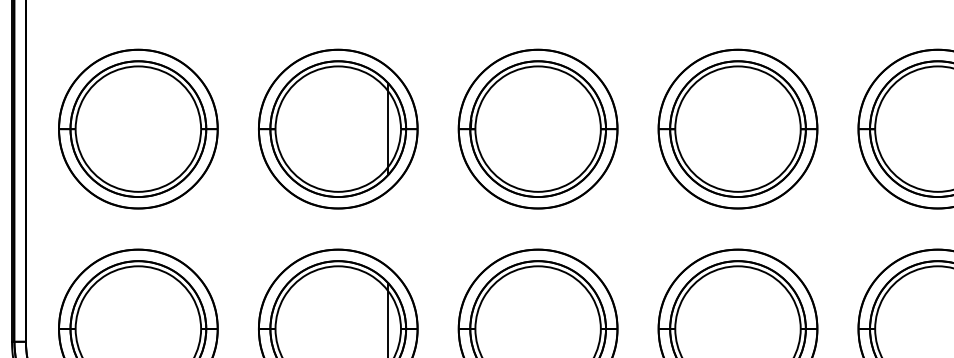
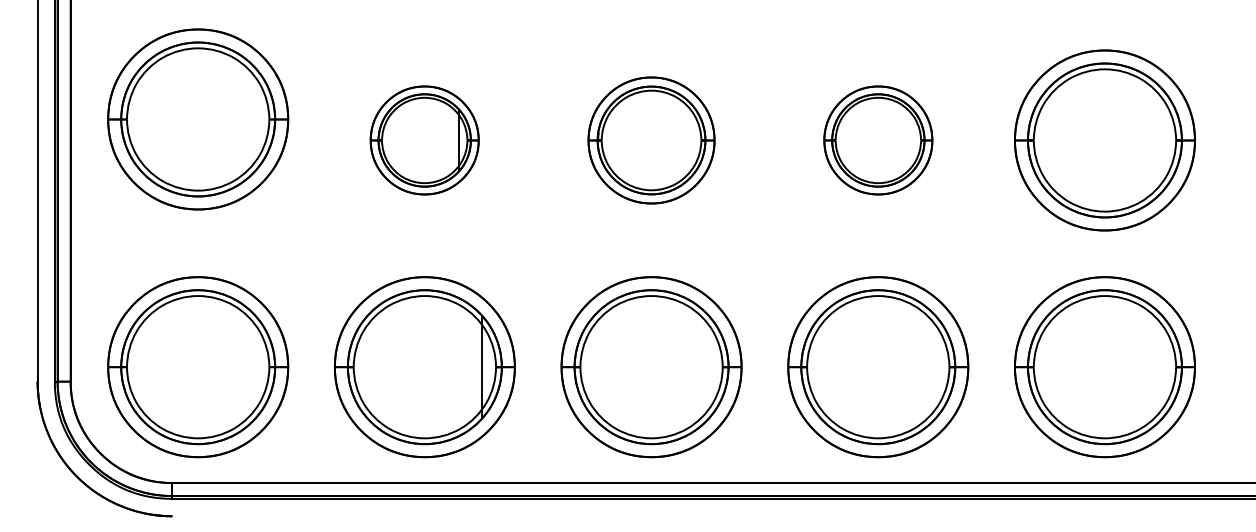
part: (138, 129) -> (198, 119), moved
part: (337, 129) -> (424, 140), size x0.6
part: (538, 129) -> (651, 140), size x0.7
part: (738, 129) -> (878, 140), size x0.6

